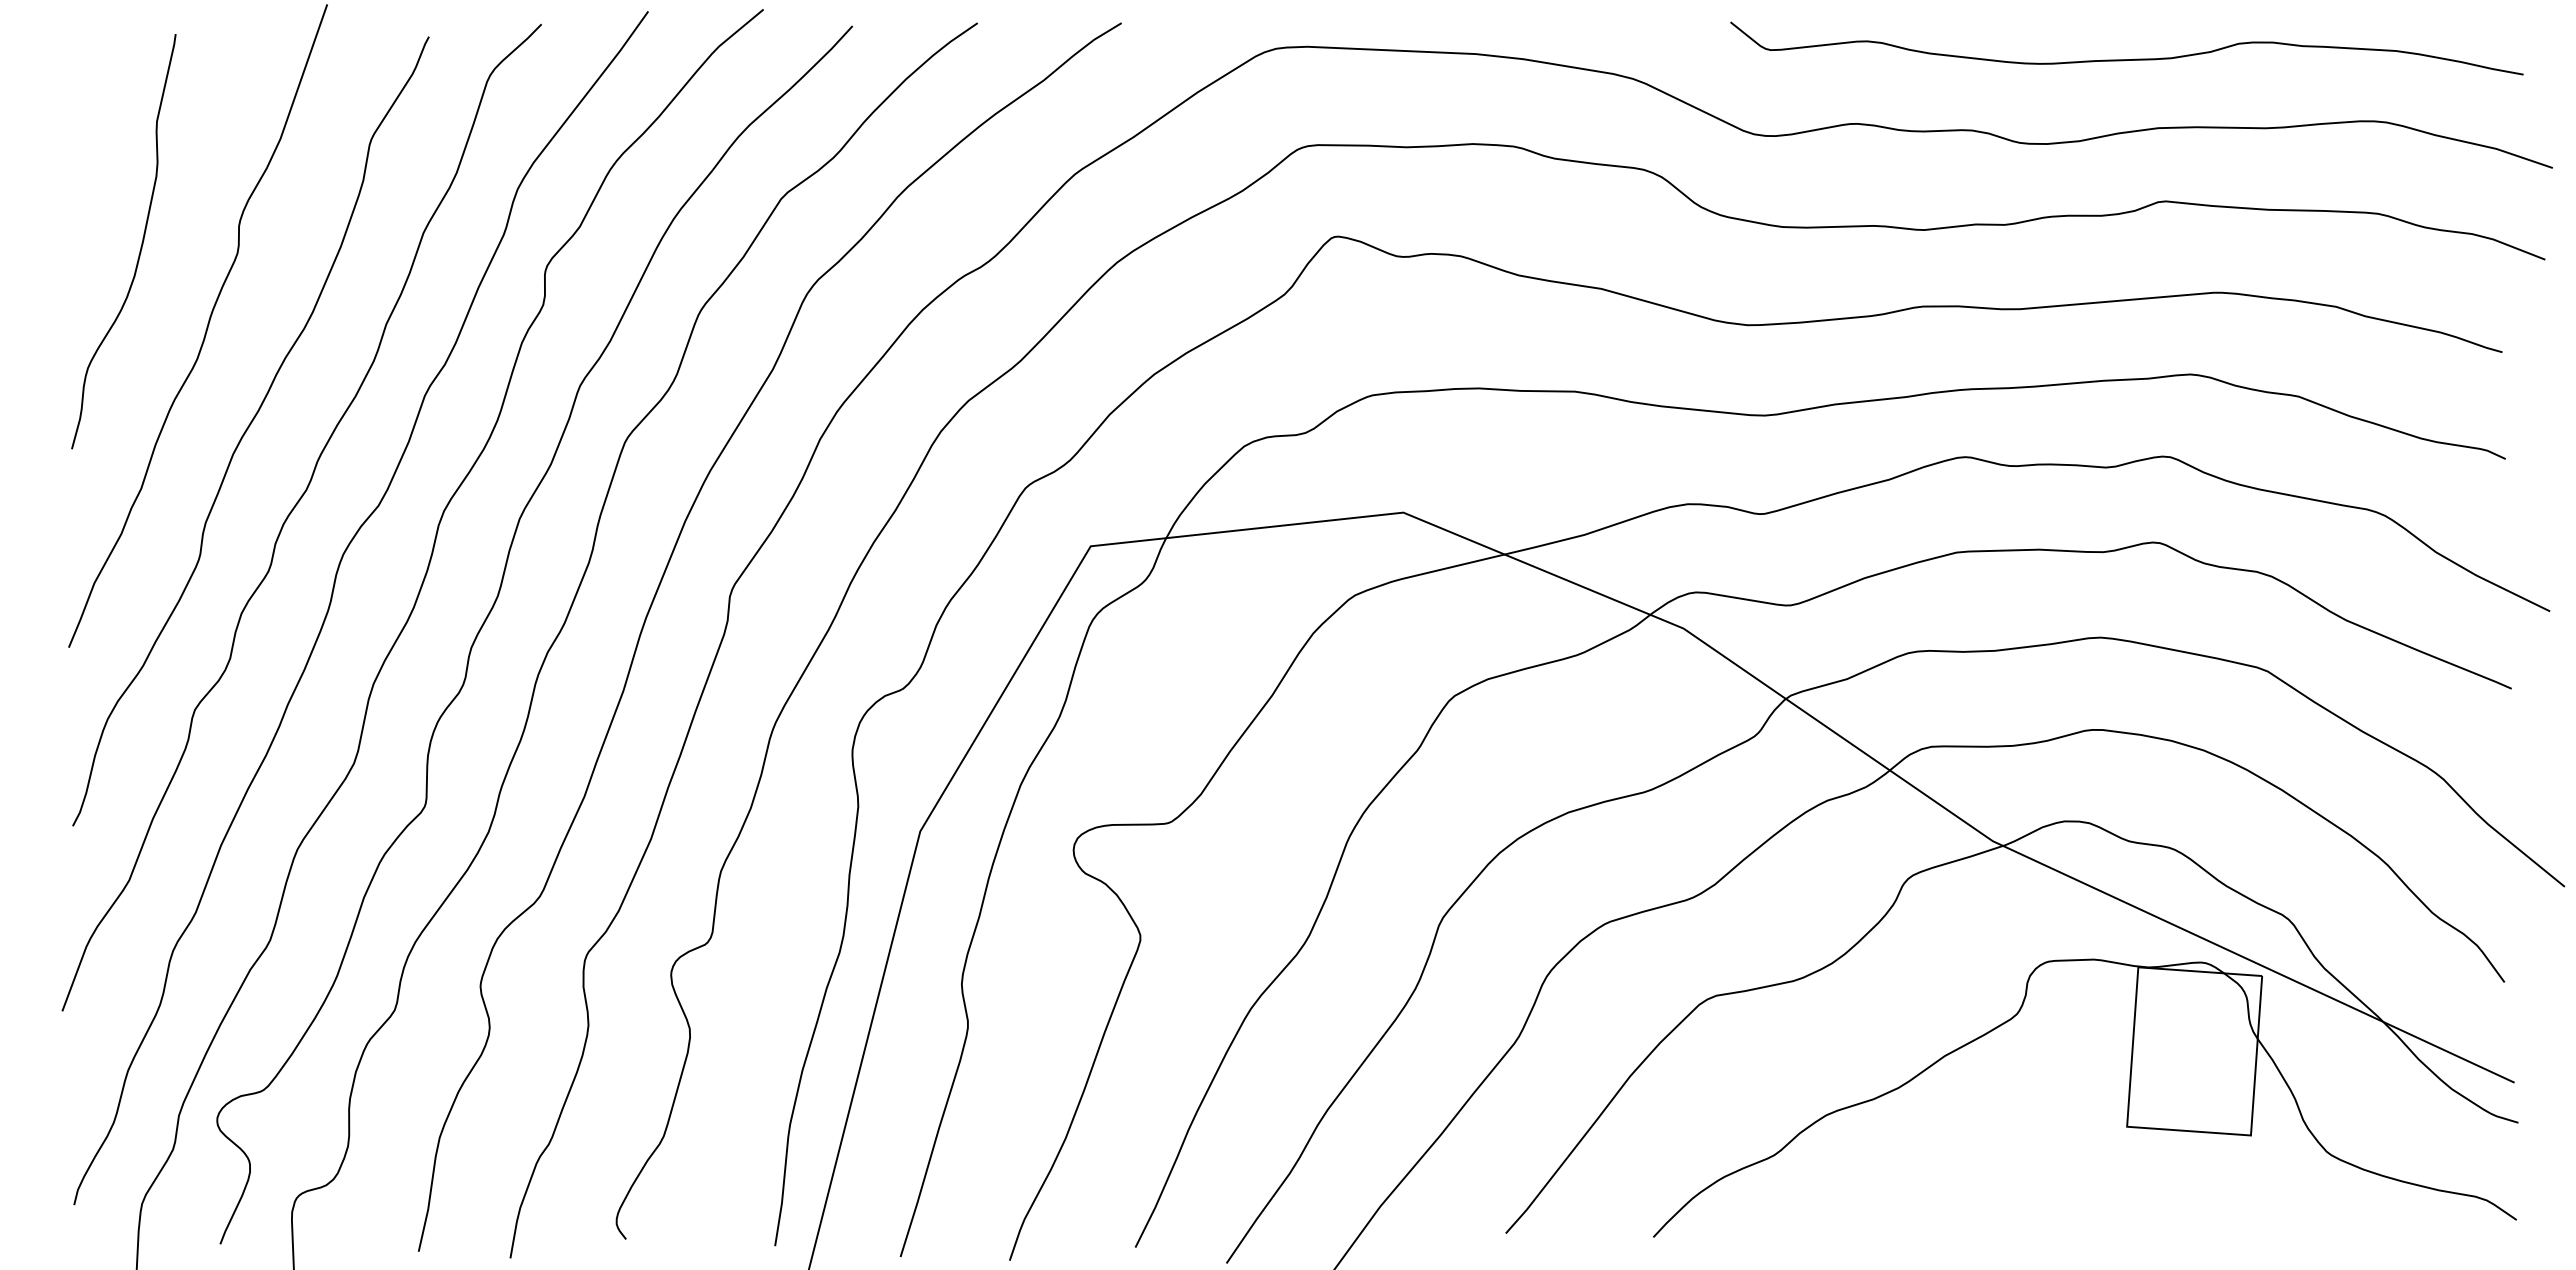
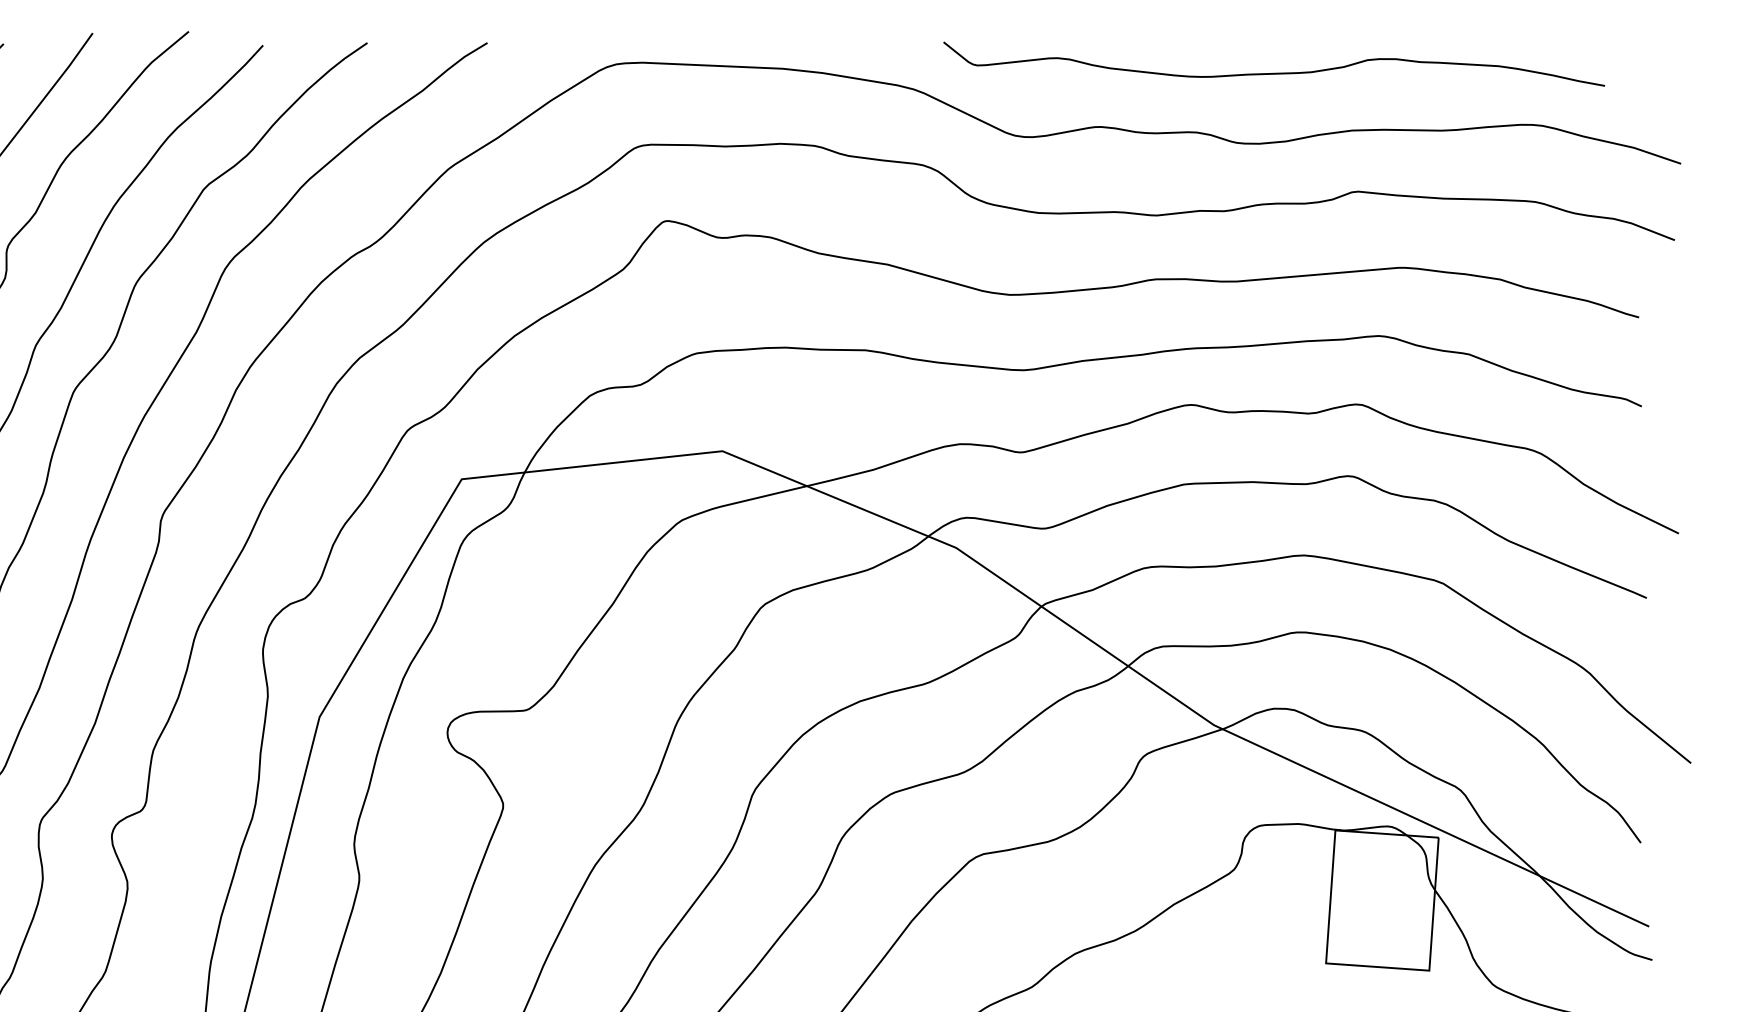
curve: (2126, 59) -> (1273, 73), moved

